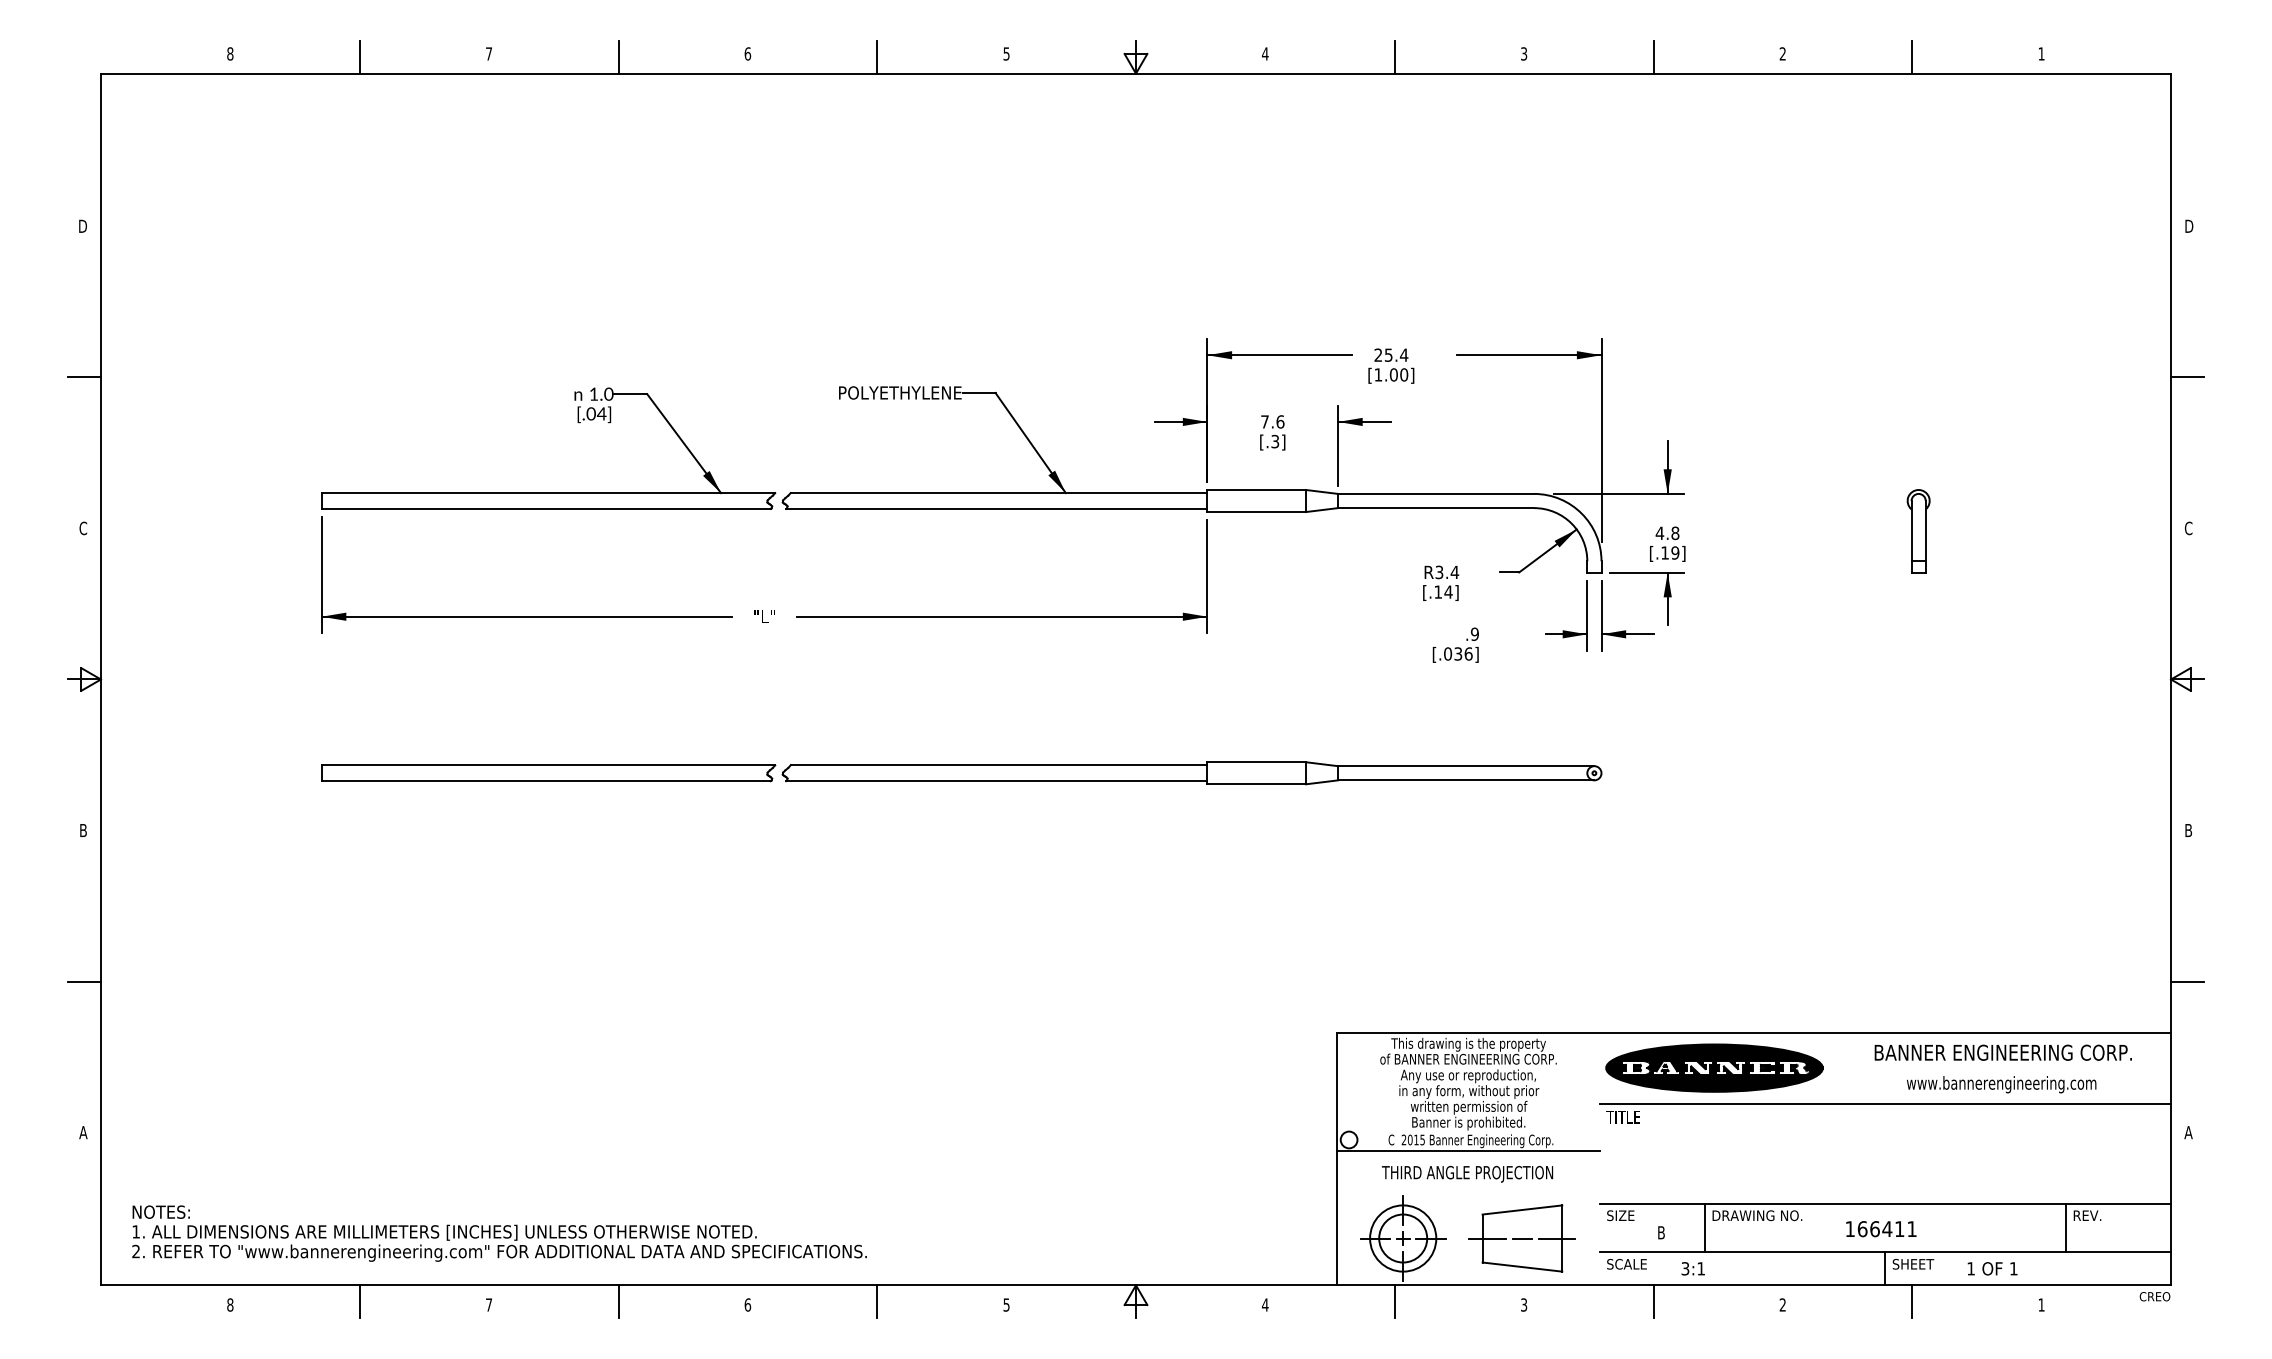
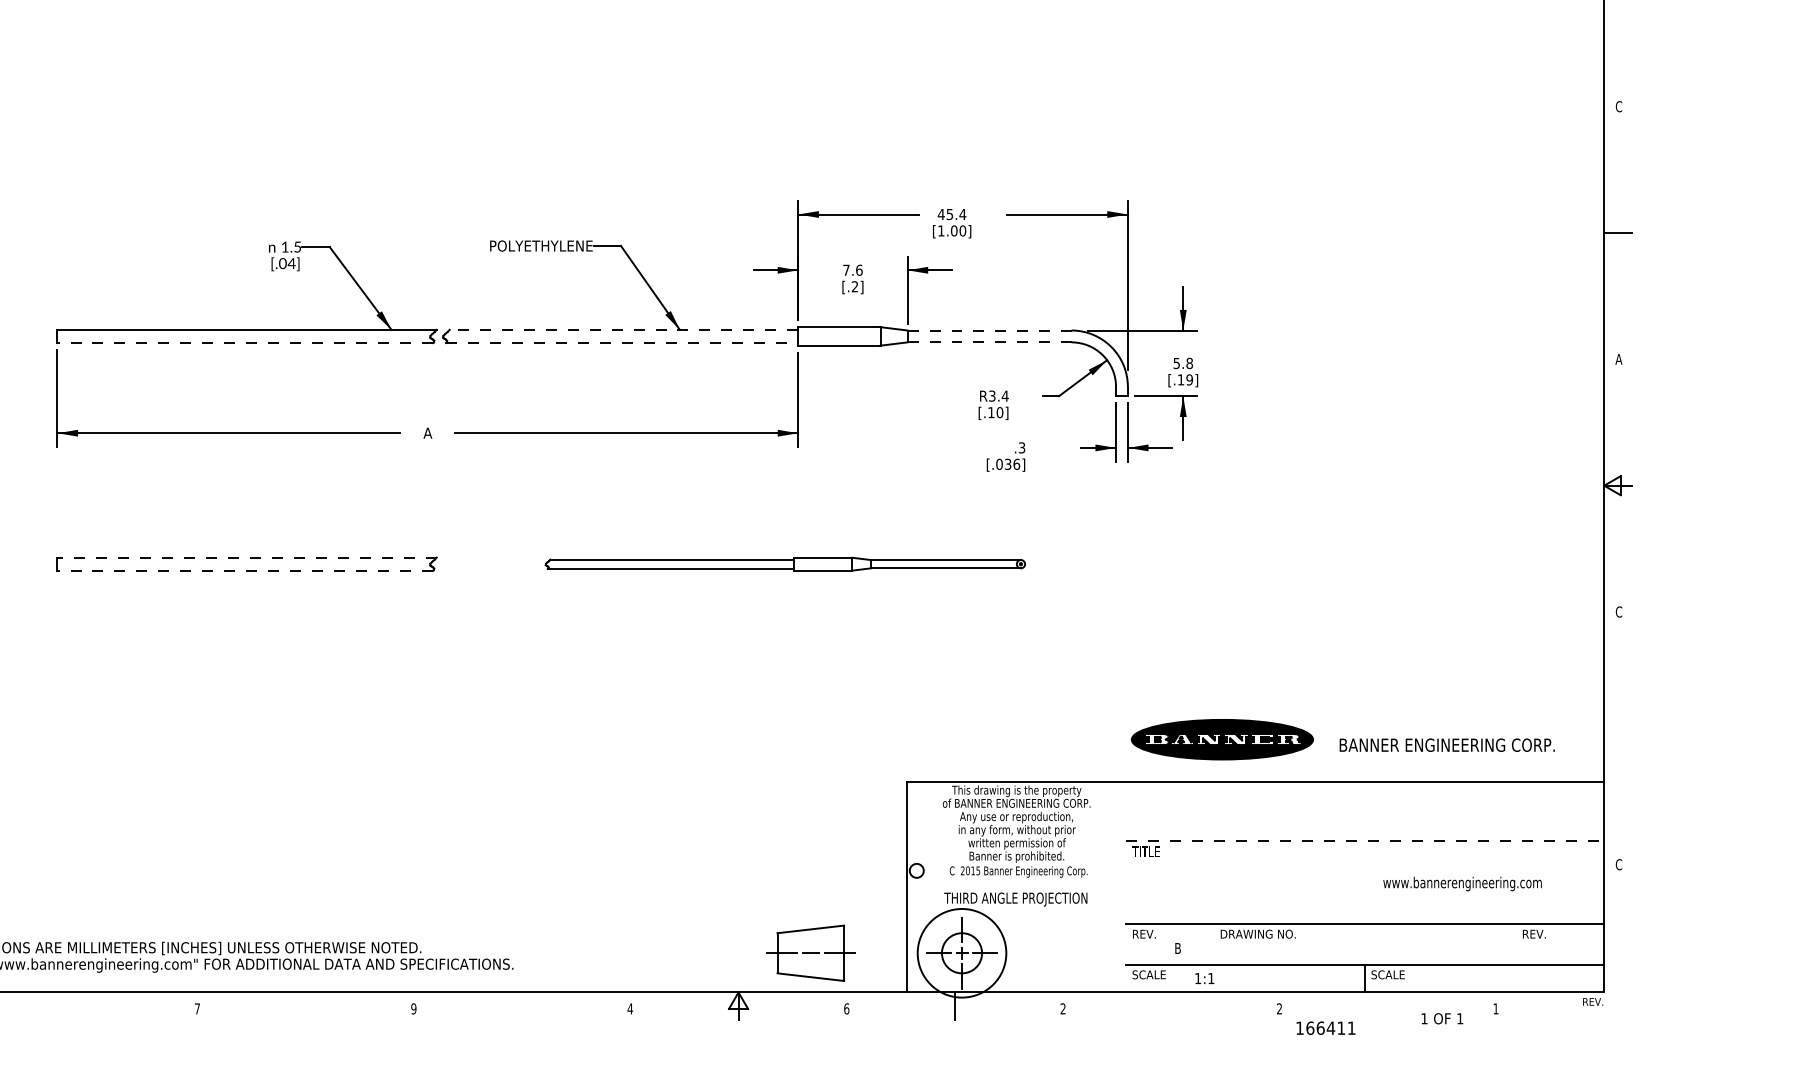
text: (2188, 226) -> (1618, 106), D -> C
text: (1378, 354) -> (941, 213), 25.4 -> 45.4
text: (608, 393) -> (297, 246), 1.0 -> 1.5
text: (1275, 441) -> (855, 286), [.3] -> [.2]
line: (998, 493) -> (623, 330), solid -> dashed
line: (1436, 493) -> (989, 330), solid -> dashed
line: (546, 508) -> (245, 342), solid -> dashed
line: (996, 508) -> (621, 342), solid -> dashed
line: (1436, 508) -> (989, 342), solid -> dashed
text: (2188, 528) -> (1618, 359), C -> A
part: (1918, 531) -> (1393, 361), removed
text: (1659, 533) -> (1176, 363), 4.8 -> 5.8
text: (1448, 591) -> (999, 412), [.14] -> [.10]
text: (764, 616) -> (427, 433), "L" -> A
text: (1474, 633) -> (1021, 447), .9 -> .3
line: (548, 765) -> (247, 557), solid -> dashed
part: (1191, 773) -> (784, 564), size x0.7
line: (546, 781) -> (245, 571), solid -> dashed
text: (2188, 830) -> (1618, 612), B -> C
line: (2187, 981) -> (1618, 738), removed
text: (2002, 1052) -> (1446, 745), moved
part: (1714, 1067) -> (1222, 739), moved
text: (2001, 1084) -> (1462, 883), moved
line: (1885, 1104) -> (1365, 841), solid -> dashed
text: (2188, 1132) -> (1618, 864), A -> C
line: (1467, 1151) -> (1015, 880), removed
text: (1620, 1215) -> (1143, 934), SIZE -> REV.
line: (1704, 1227) -> (1214, 944), removed
line: (2065, 1227) -> (1515, 944), removed
text: (1881, 1229) -> (1326, 1028), moved
circle: (1403, 1238) -> (962, 953), size x1.6
part: (1521, 1238) -> (810, 953), moved
text: (1917, 1263) -> (1392, 974), SHEET -> SCALE
text: (1685, 1268) -> (1198, 978), 3:1 -> 1:1
text: (1992, 1268) -> (1442, 1018), moved
text: (2154, 1296) -> (1590, 1001), CREO -> REV.
line: (359, 1301) -> (89, 1005), removed
line: (618, 1301) -> (305, 1005), removed
line: (877, 1301) -> (522, 1005), removed
line: (1653, 1301) -> (1171, 1005), removed
line: (1912, 1301) -> (1388, 1005), removed
text: (747, 1304) -> (413, 1008), 6 -> 9
text: (1006, 1304) -> (630, 1008), 5 -> 4
text: (1264, 1304) -> (846, 1008), 4 -> 6
text: (1524, 1304) -> (1063, 1008), 3 -> 2

